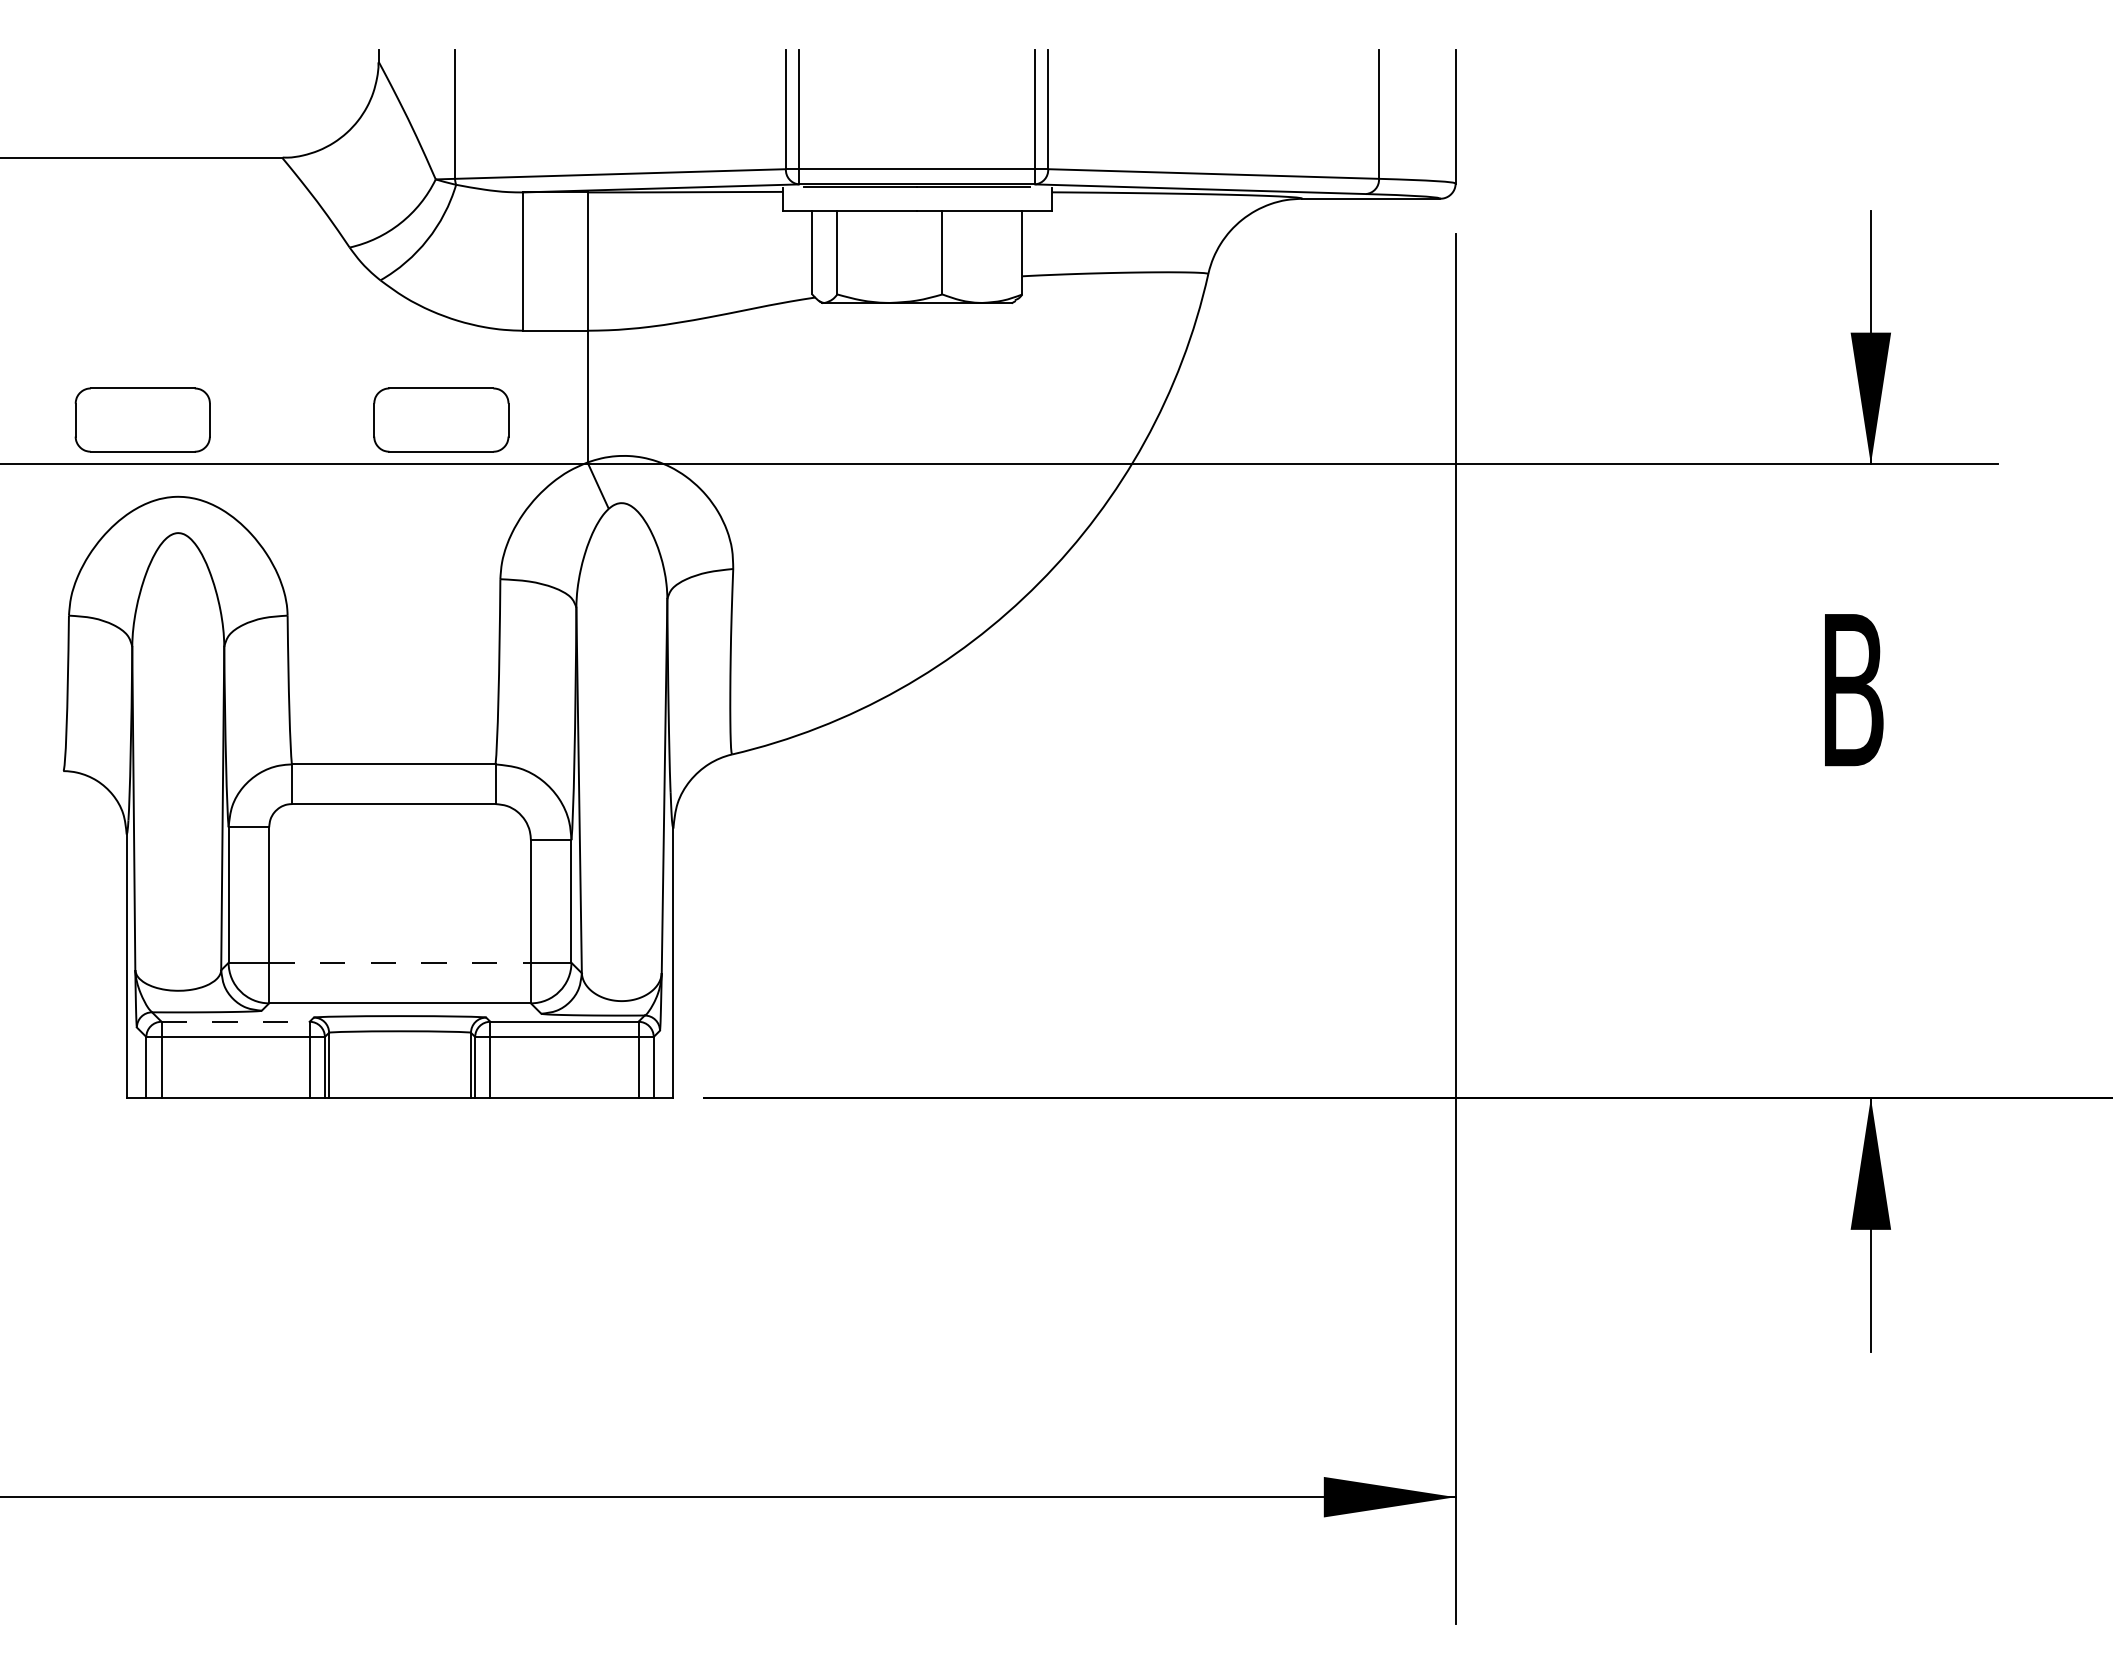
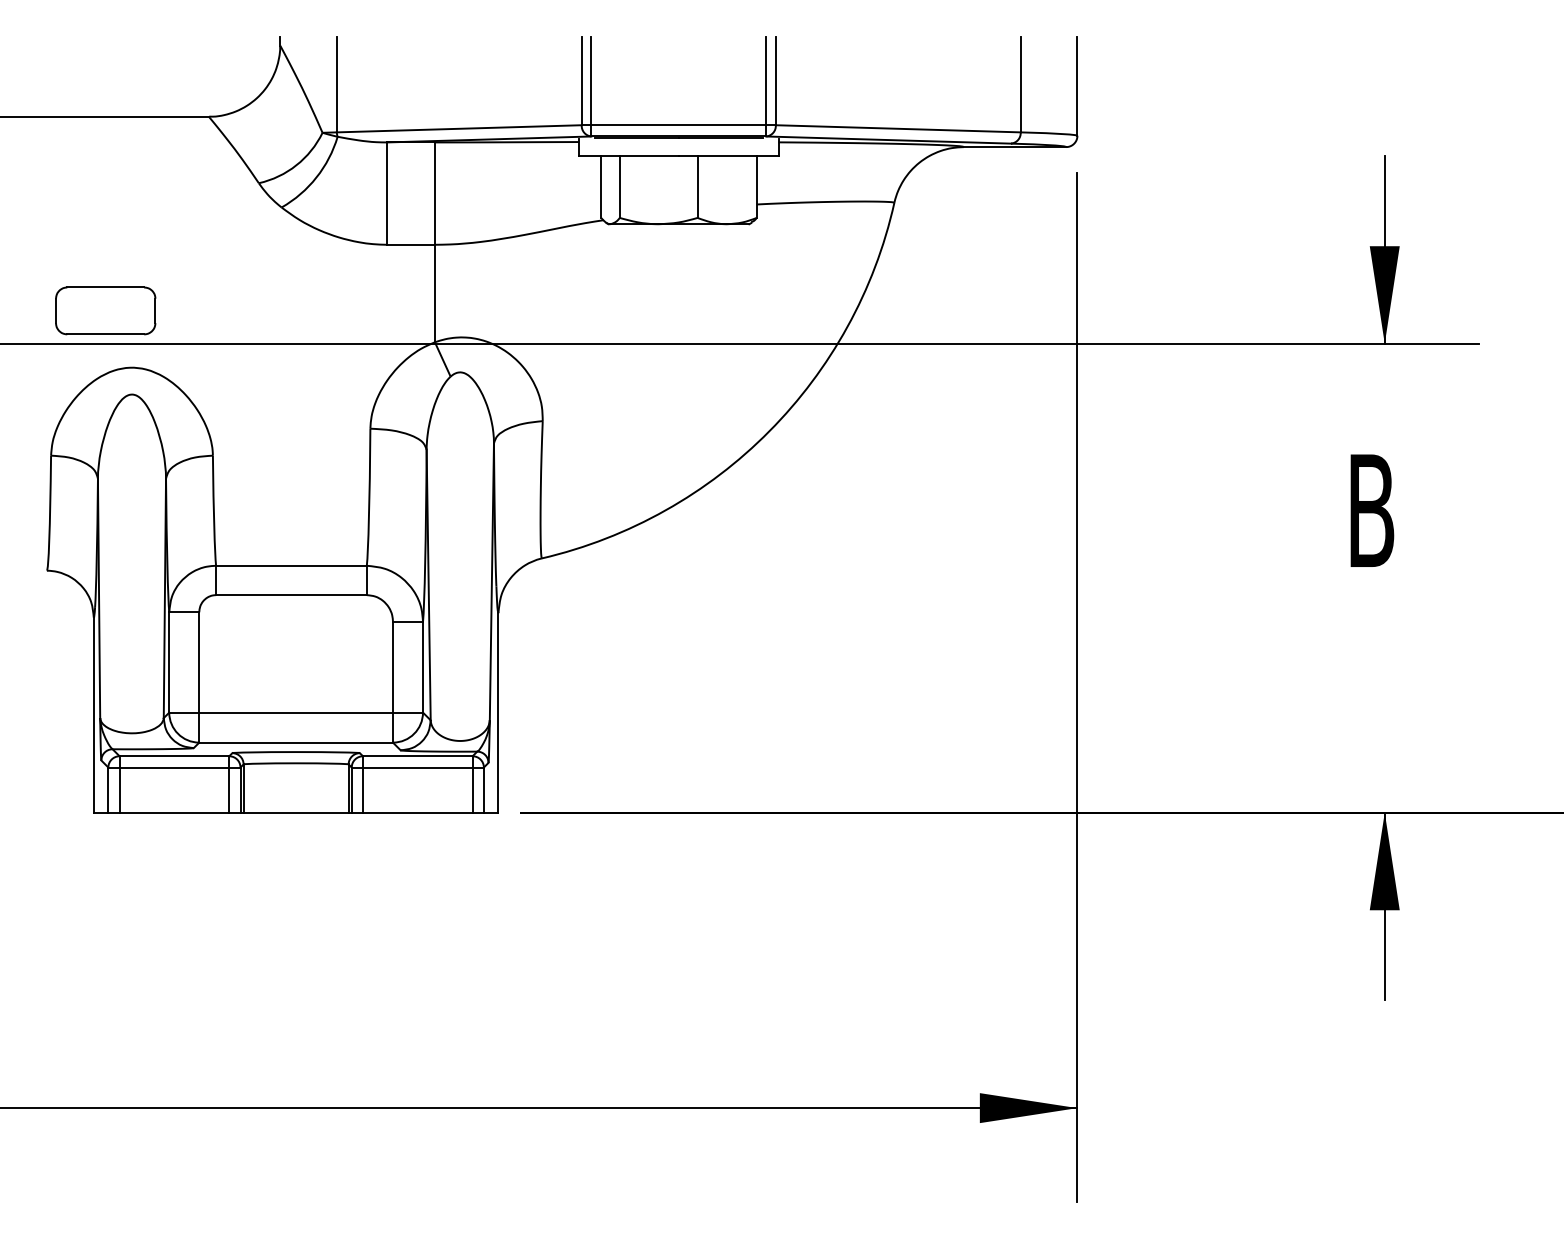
part: (441, 419) -> (326, 310), removed
line: (400, 962) -> (296, 712), dashed -> solid
line: (235, 1022) -> (174, 756), dashed -> solid

